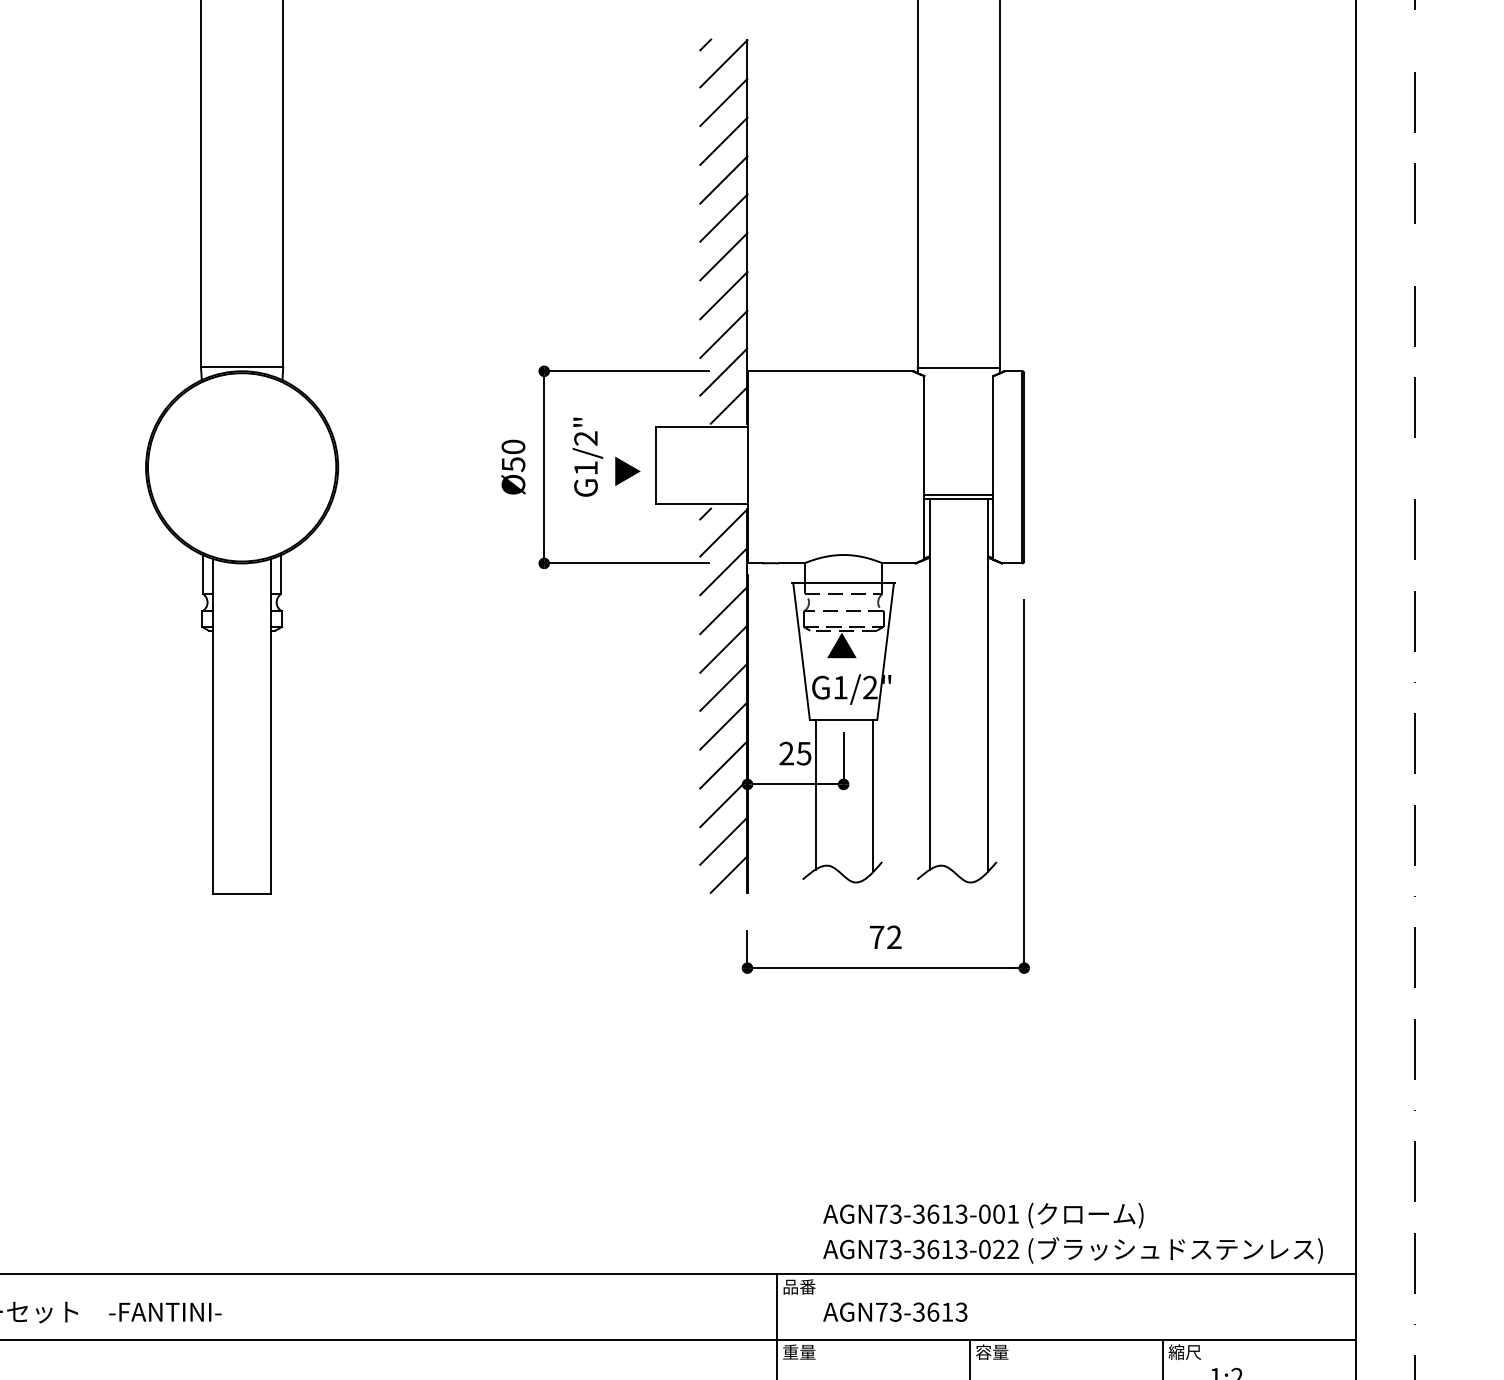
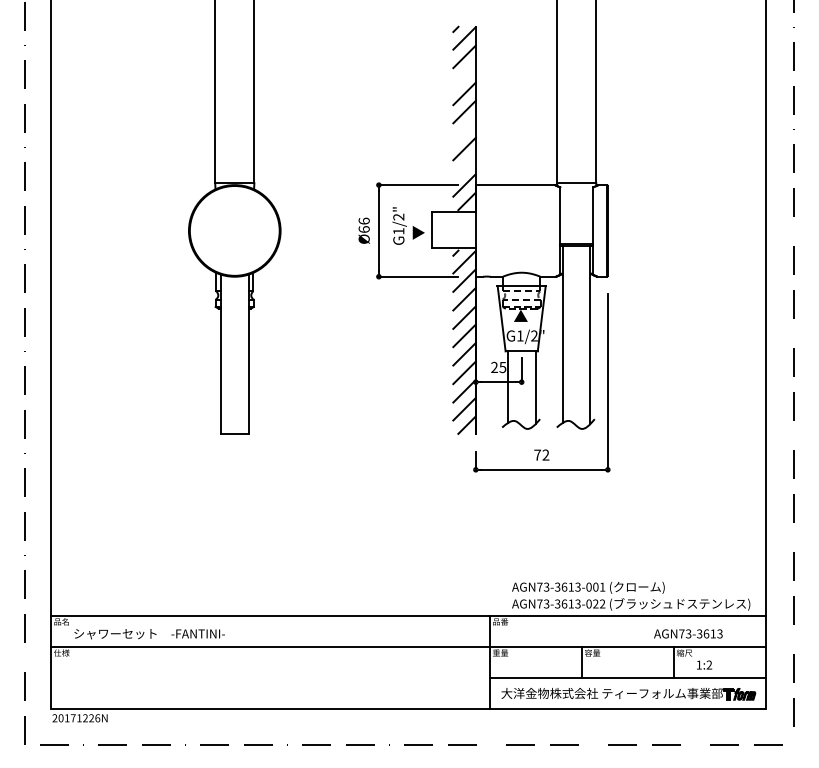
line: (723, 141) -> (464, 75), removed
line: (723, 256) -> (464, 130), removed
line: (723, 334) -> (464, 167), removed
text: (511, 453) -> (363, 224), Ø50 -> Ø66
text: (895, 1311) -> (688, 633), moved

